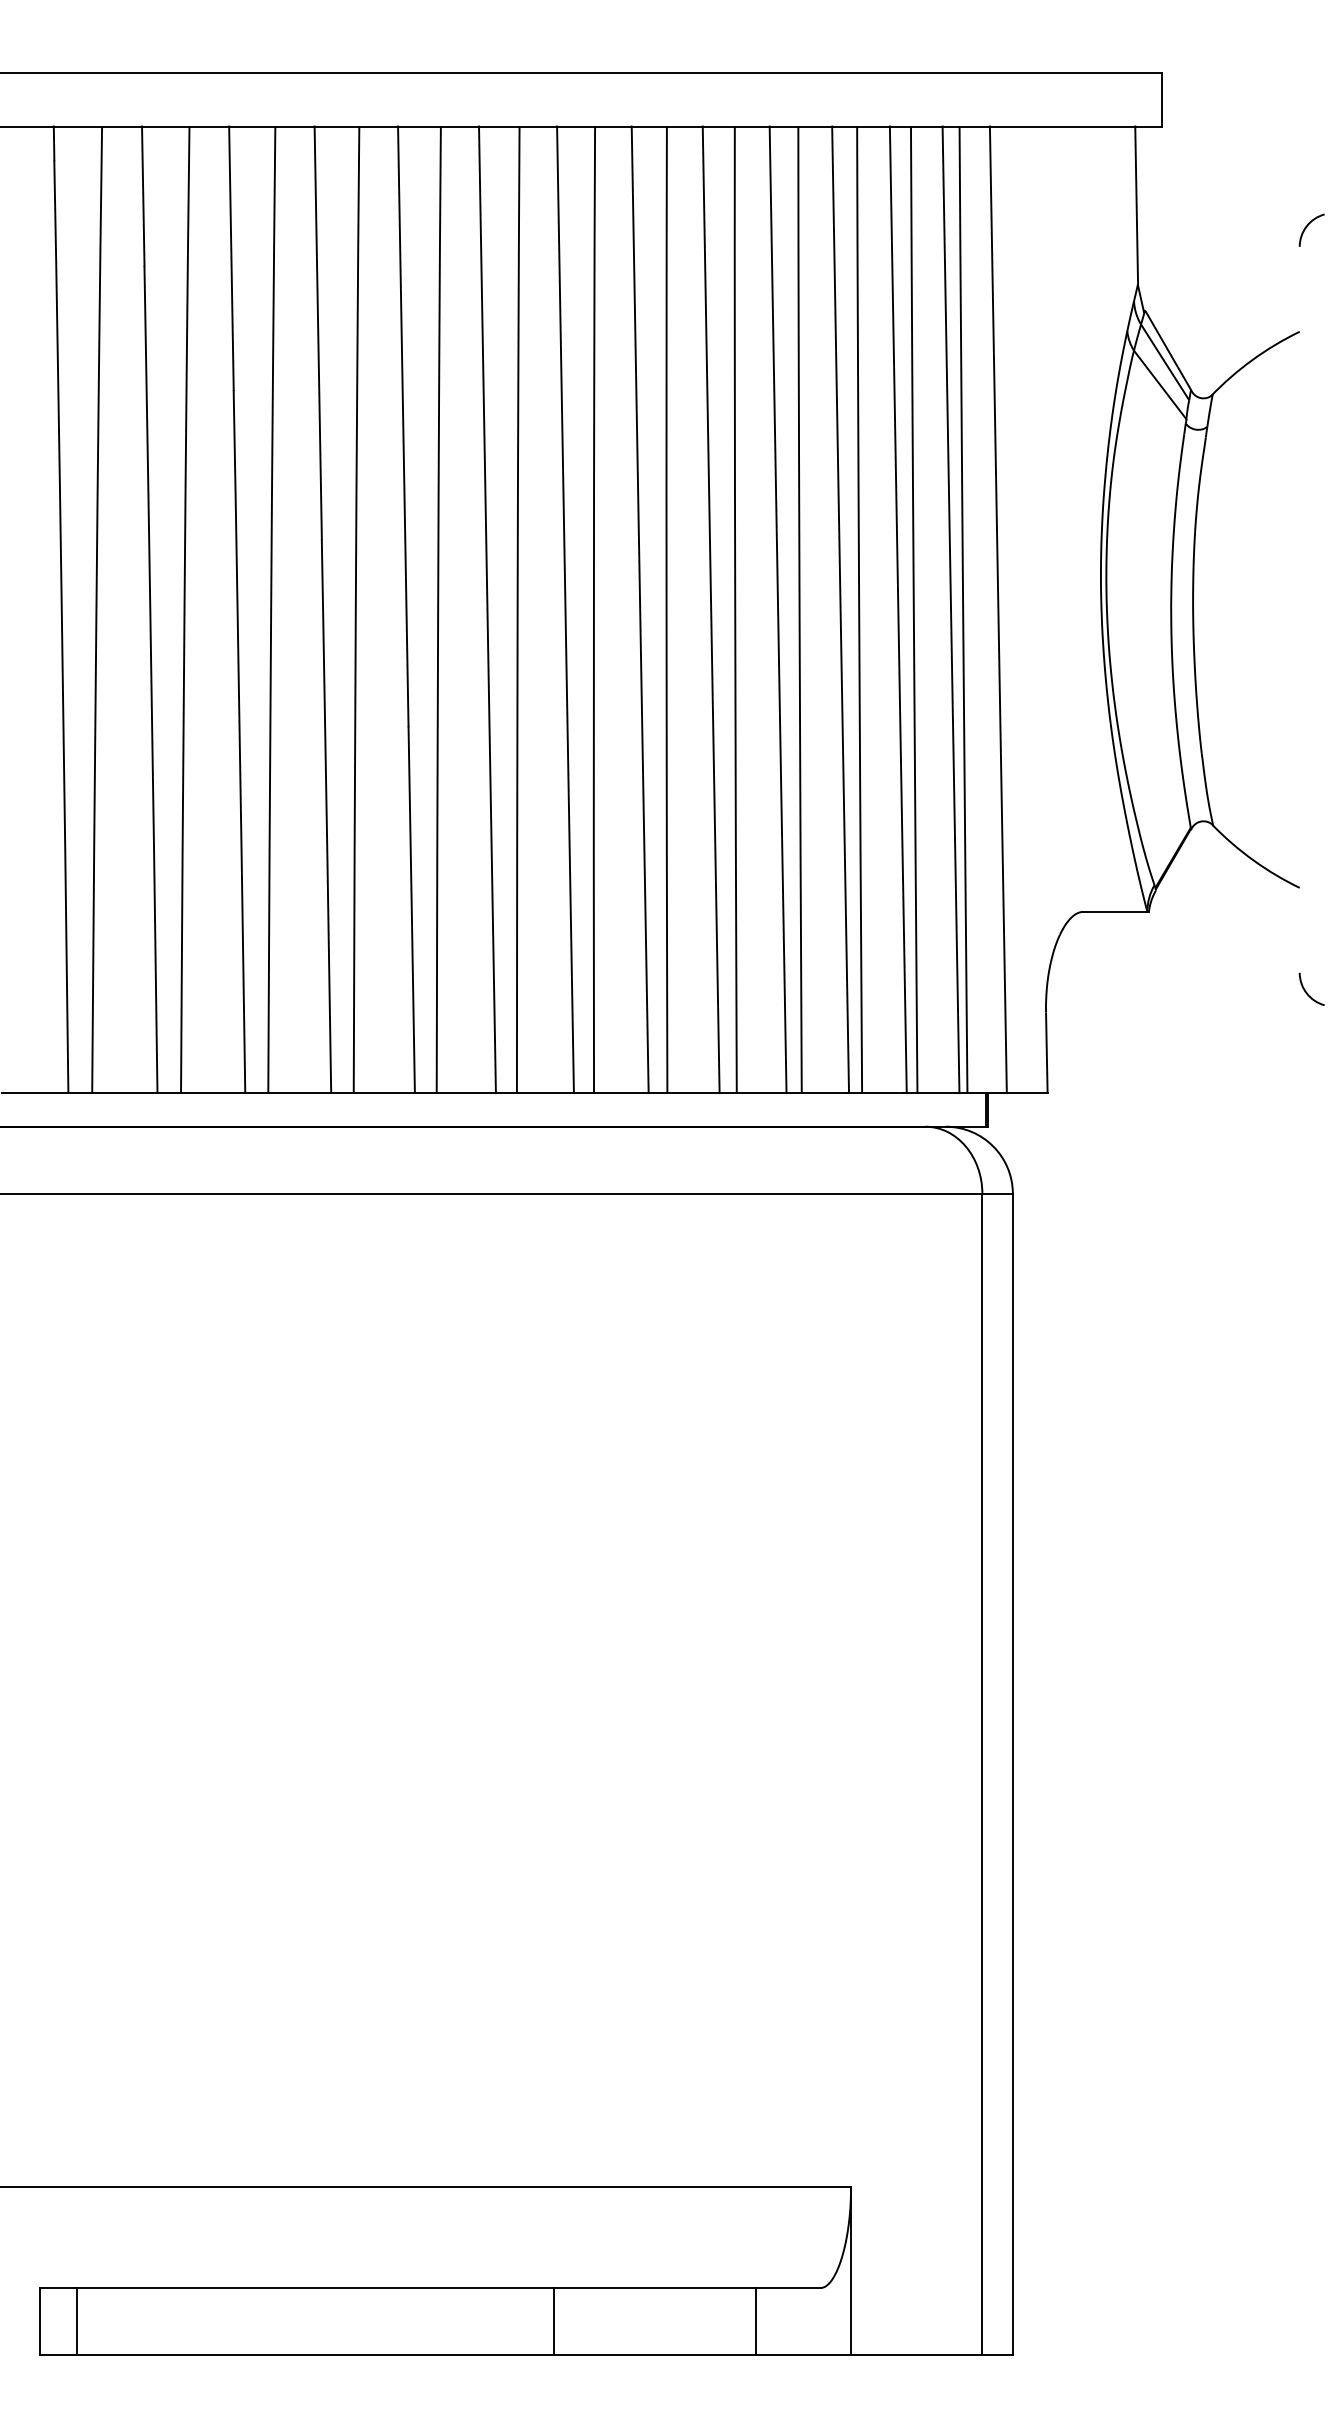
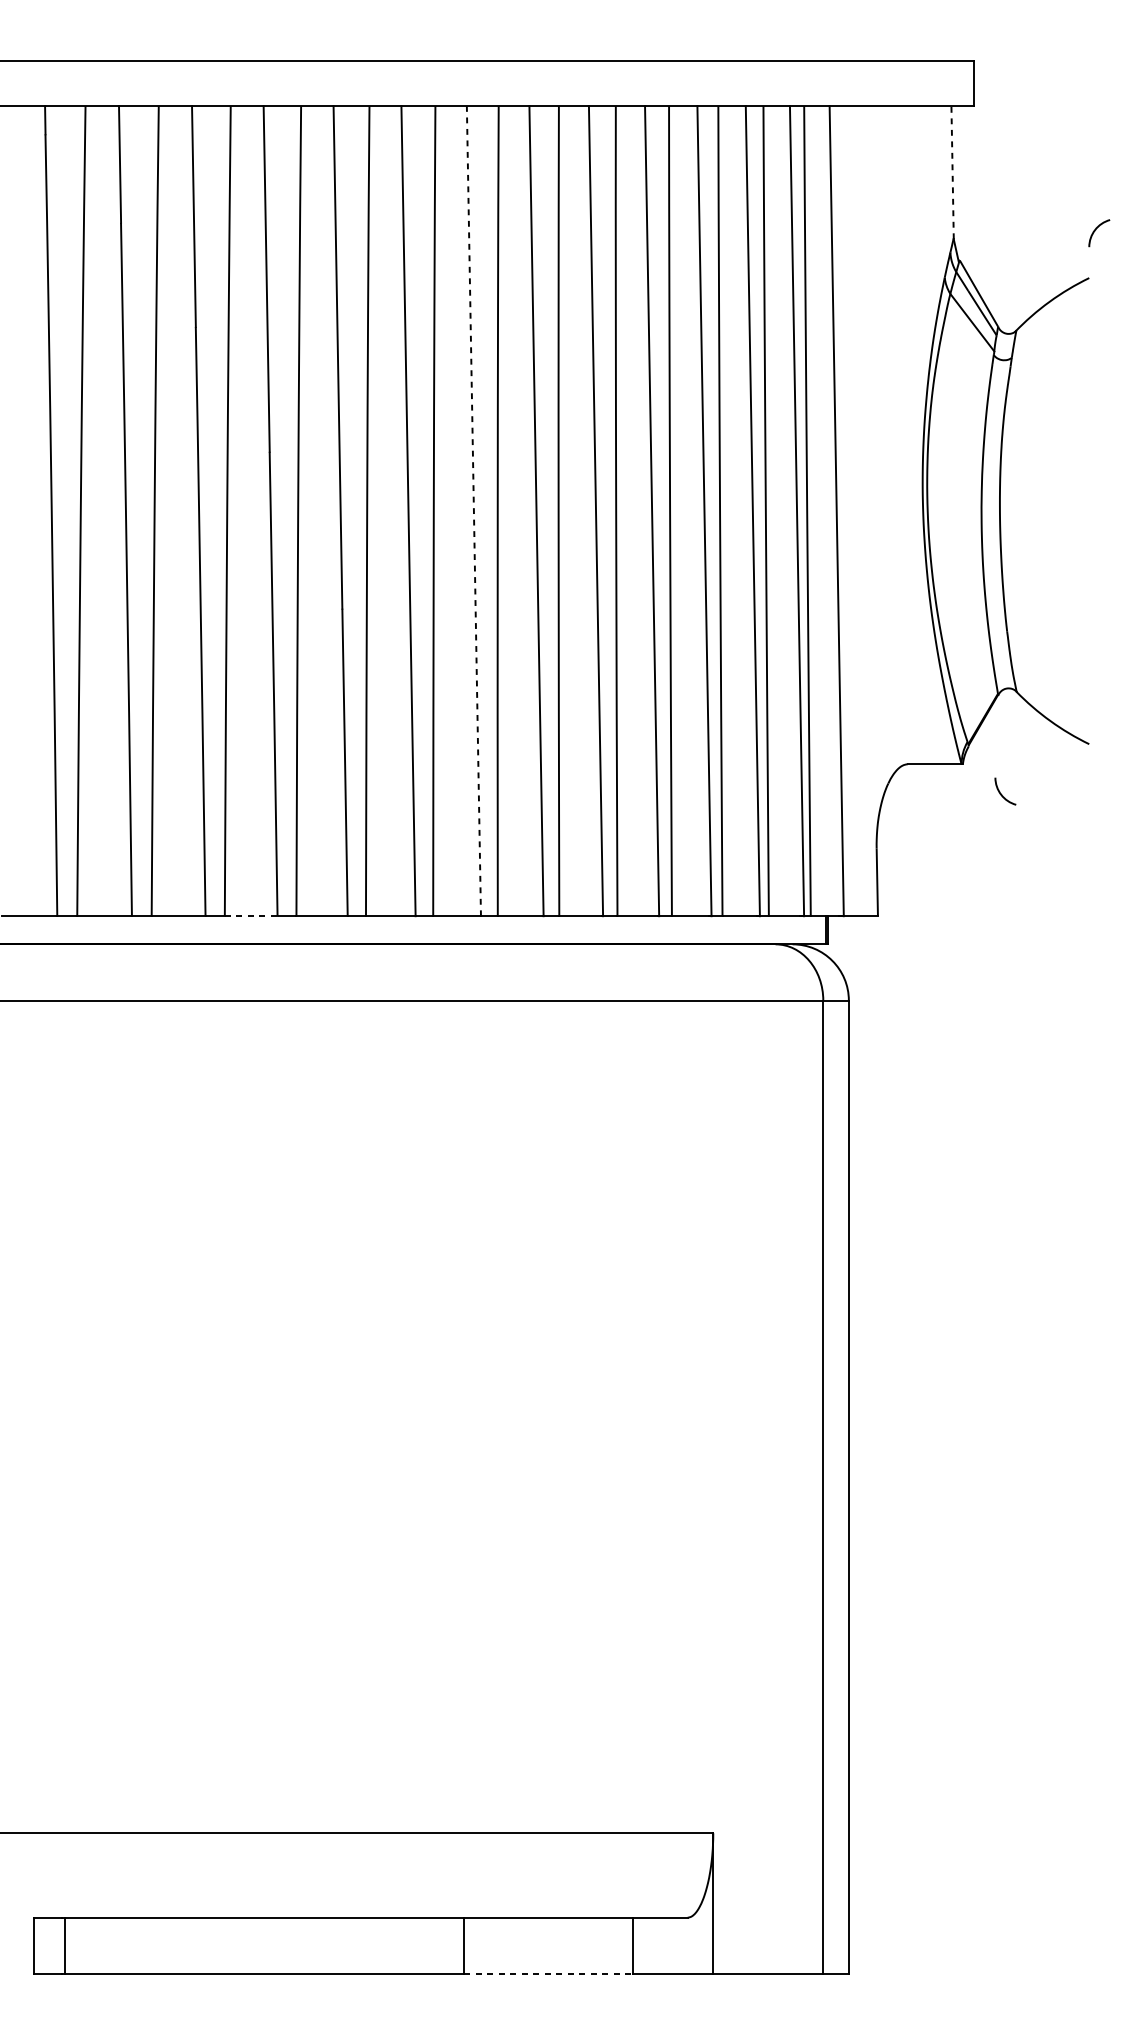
line: (1136, 205) -> (952, 172), solid -> dashed
arc: (1307, 227) -> (1095, 230), moved
line: (565, 609) -> (473, 510), solid -> dashed
arc: (1307, 992) -> (1001, 794), moved
line: (300, 1093) -> (251, 916), solid -> dashed
line: (654, 2355) -> (548, 1974), solid -> dashed

